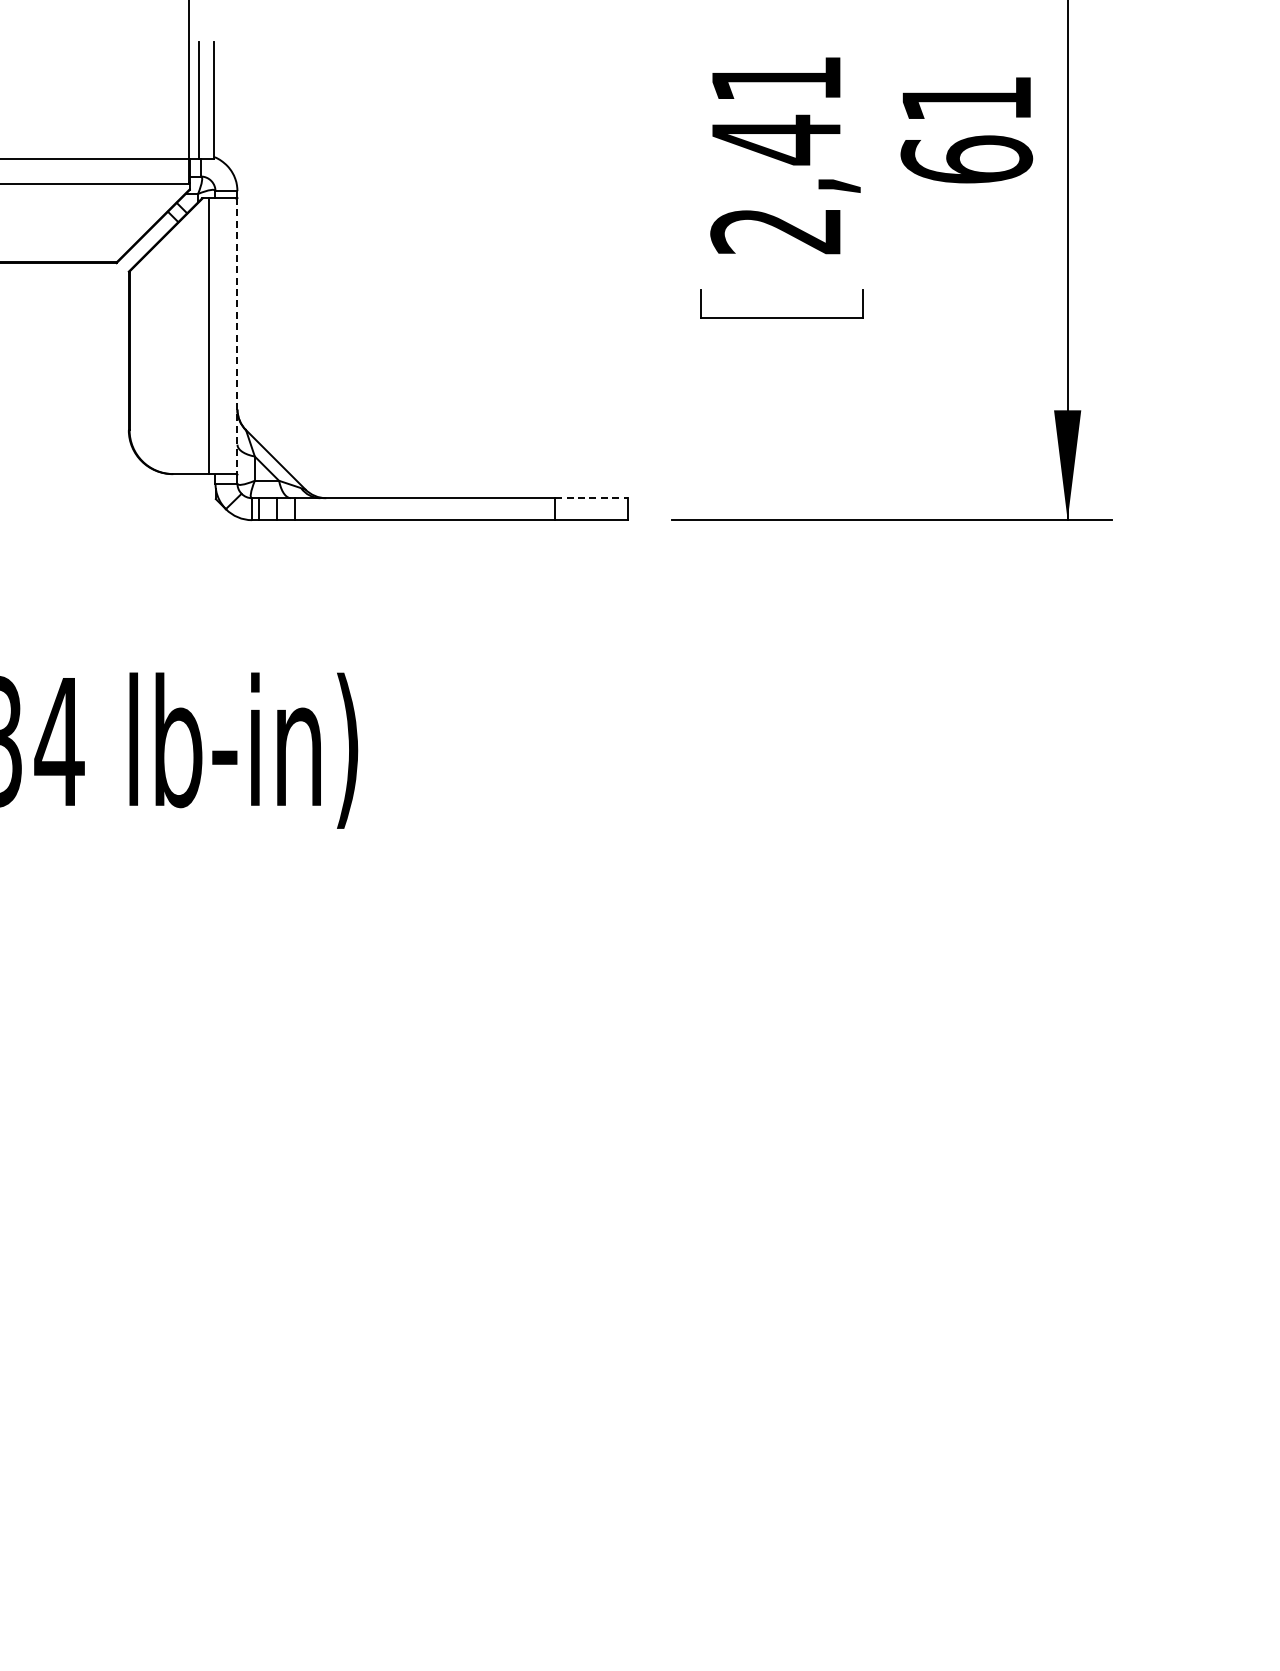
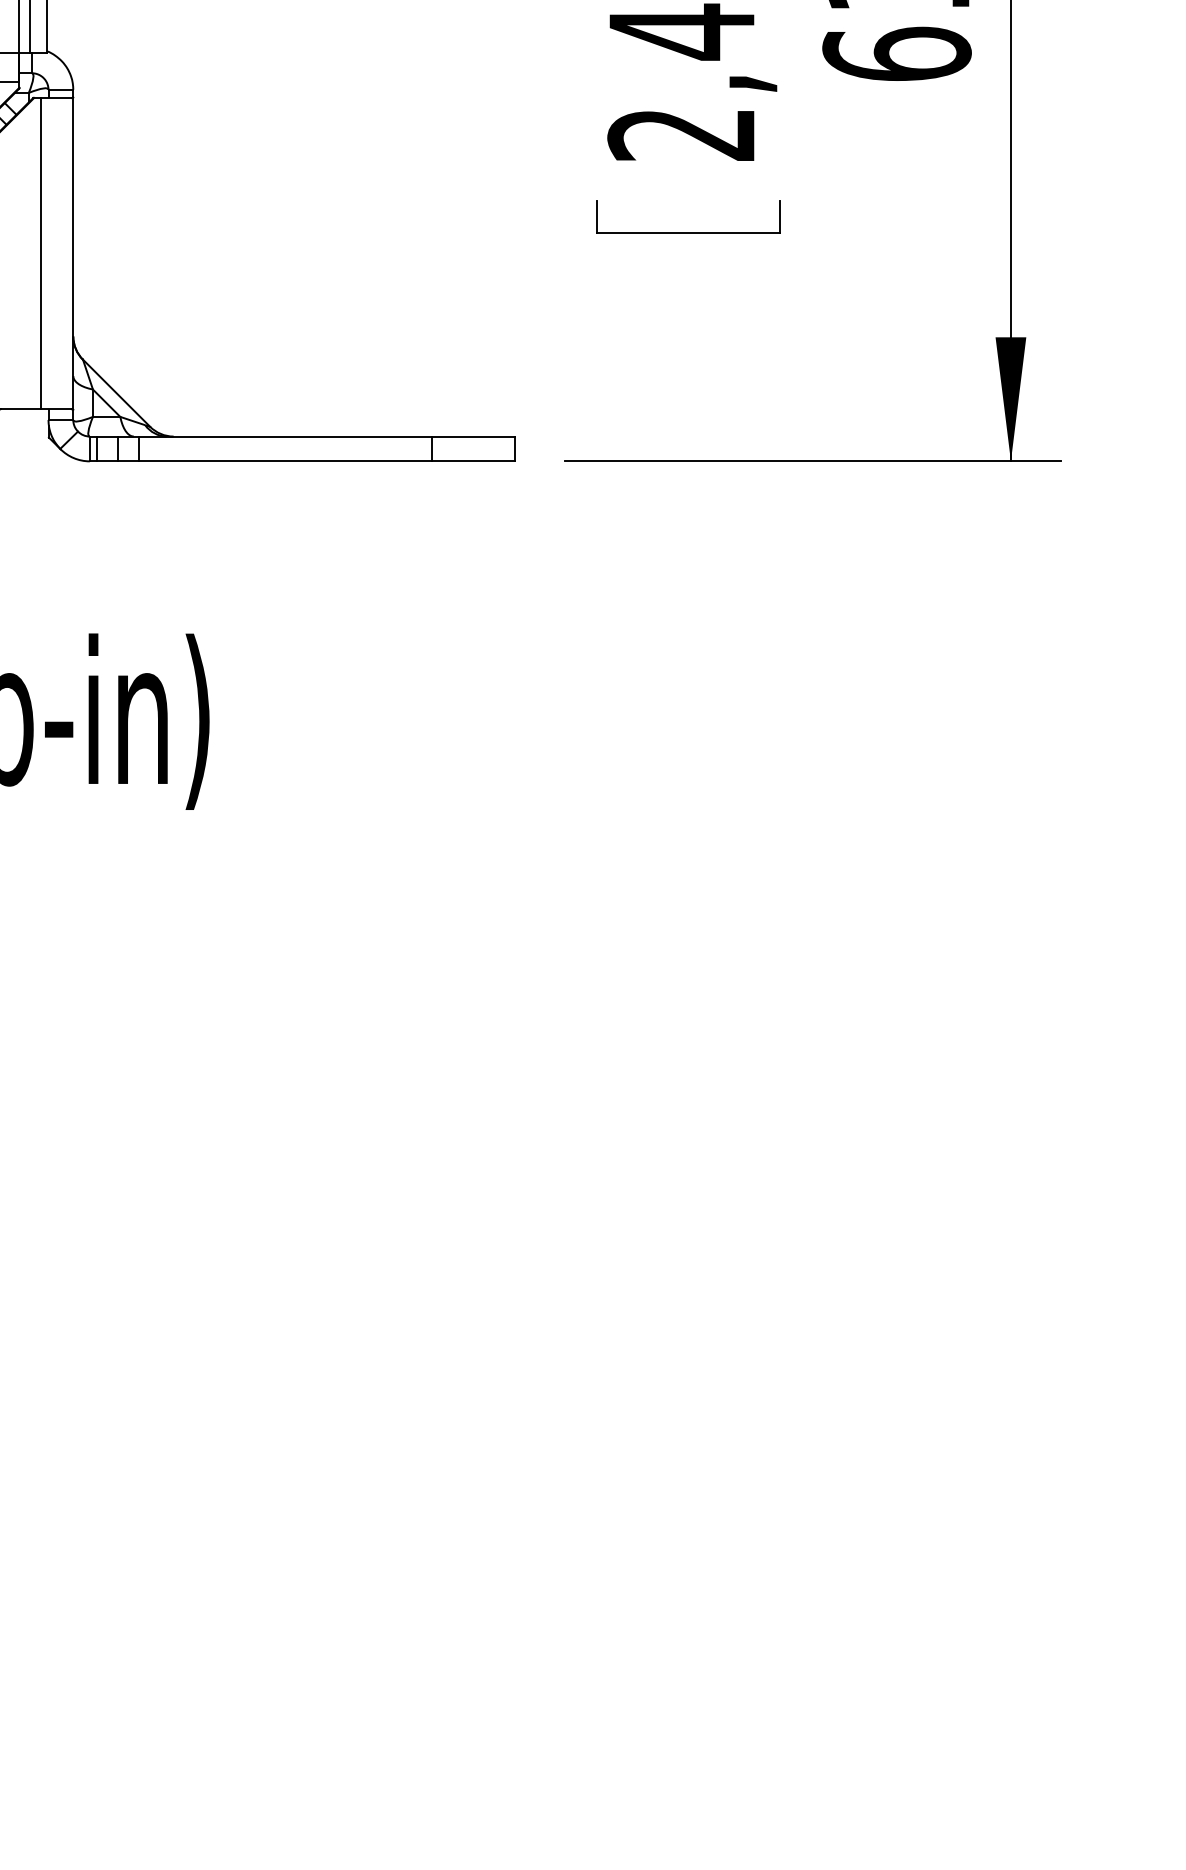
line: (237, 336) -> (73, 253), dashed -> solid
line: (591, 498) -> (473, 436), dashed -> solid

